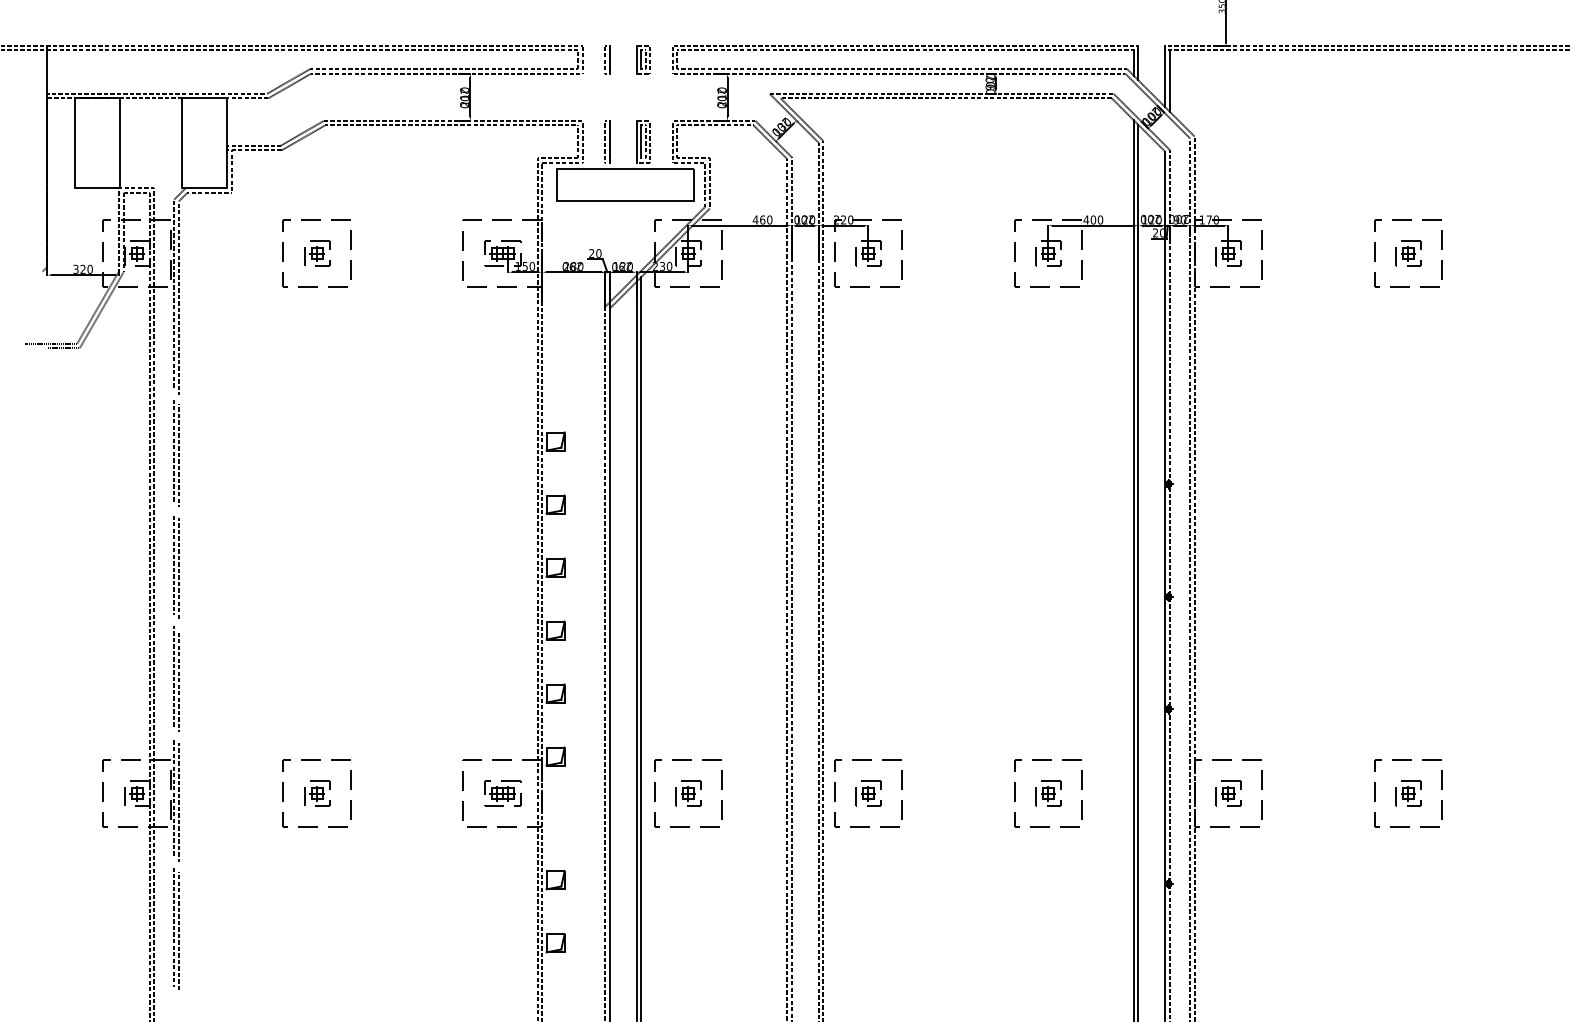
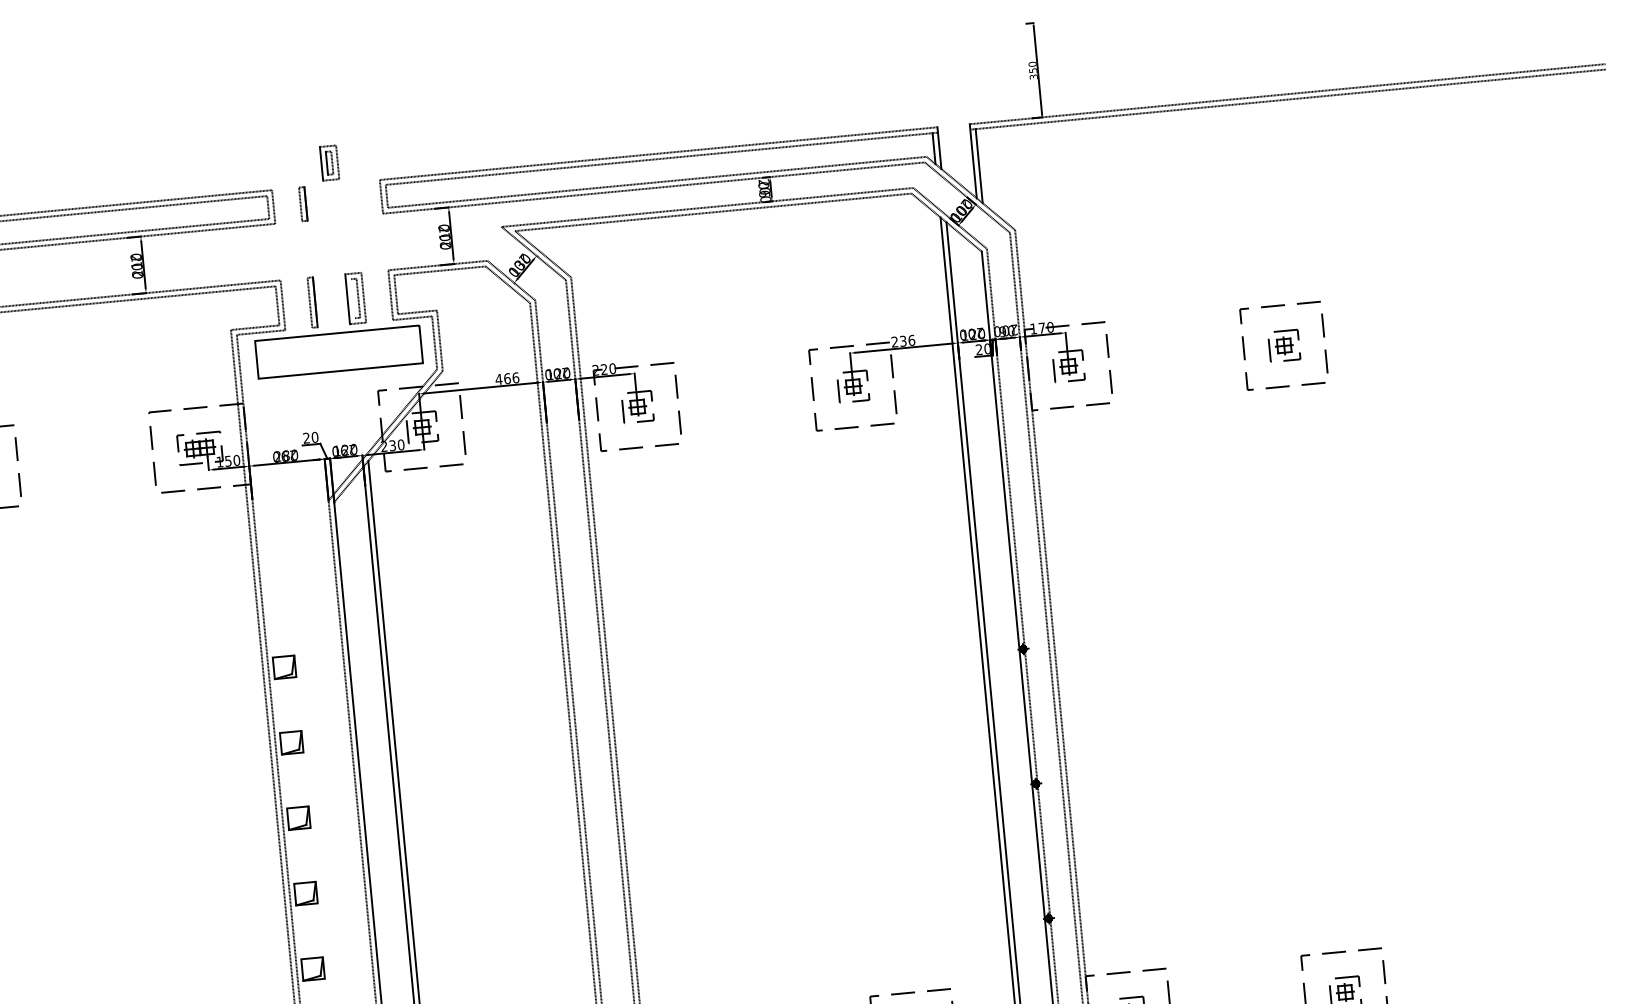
part: (643, 59) -> (329, 162), moved
line: (641, 141) -> (353, 298), removed
text: (769, 219) -> (515, 377), 460 -> 466
text: (1093, 219) -> (903, 340), 400 -> 236

